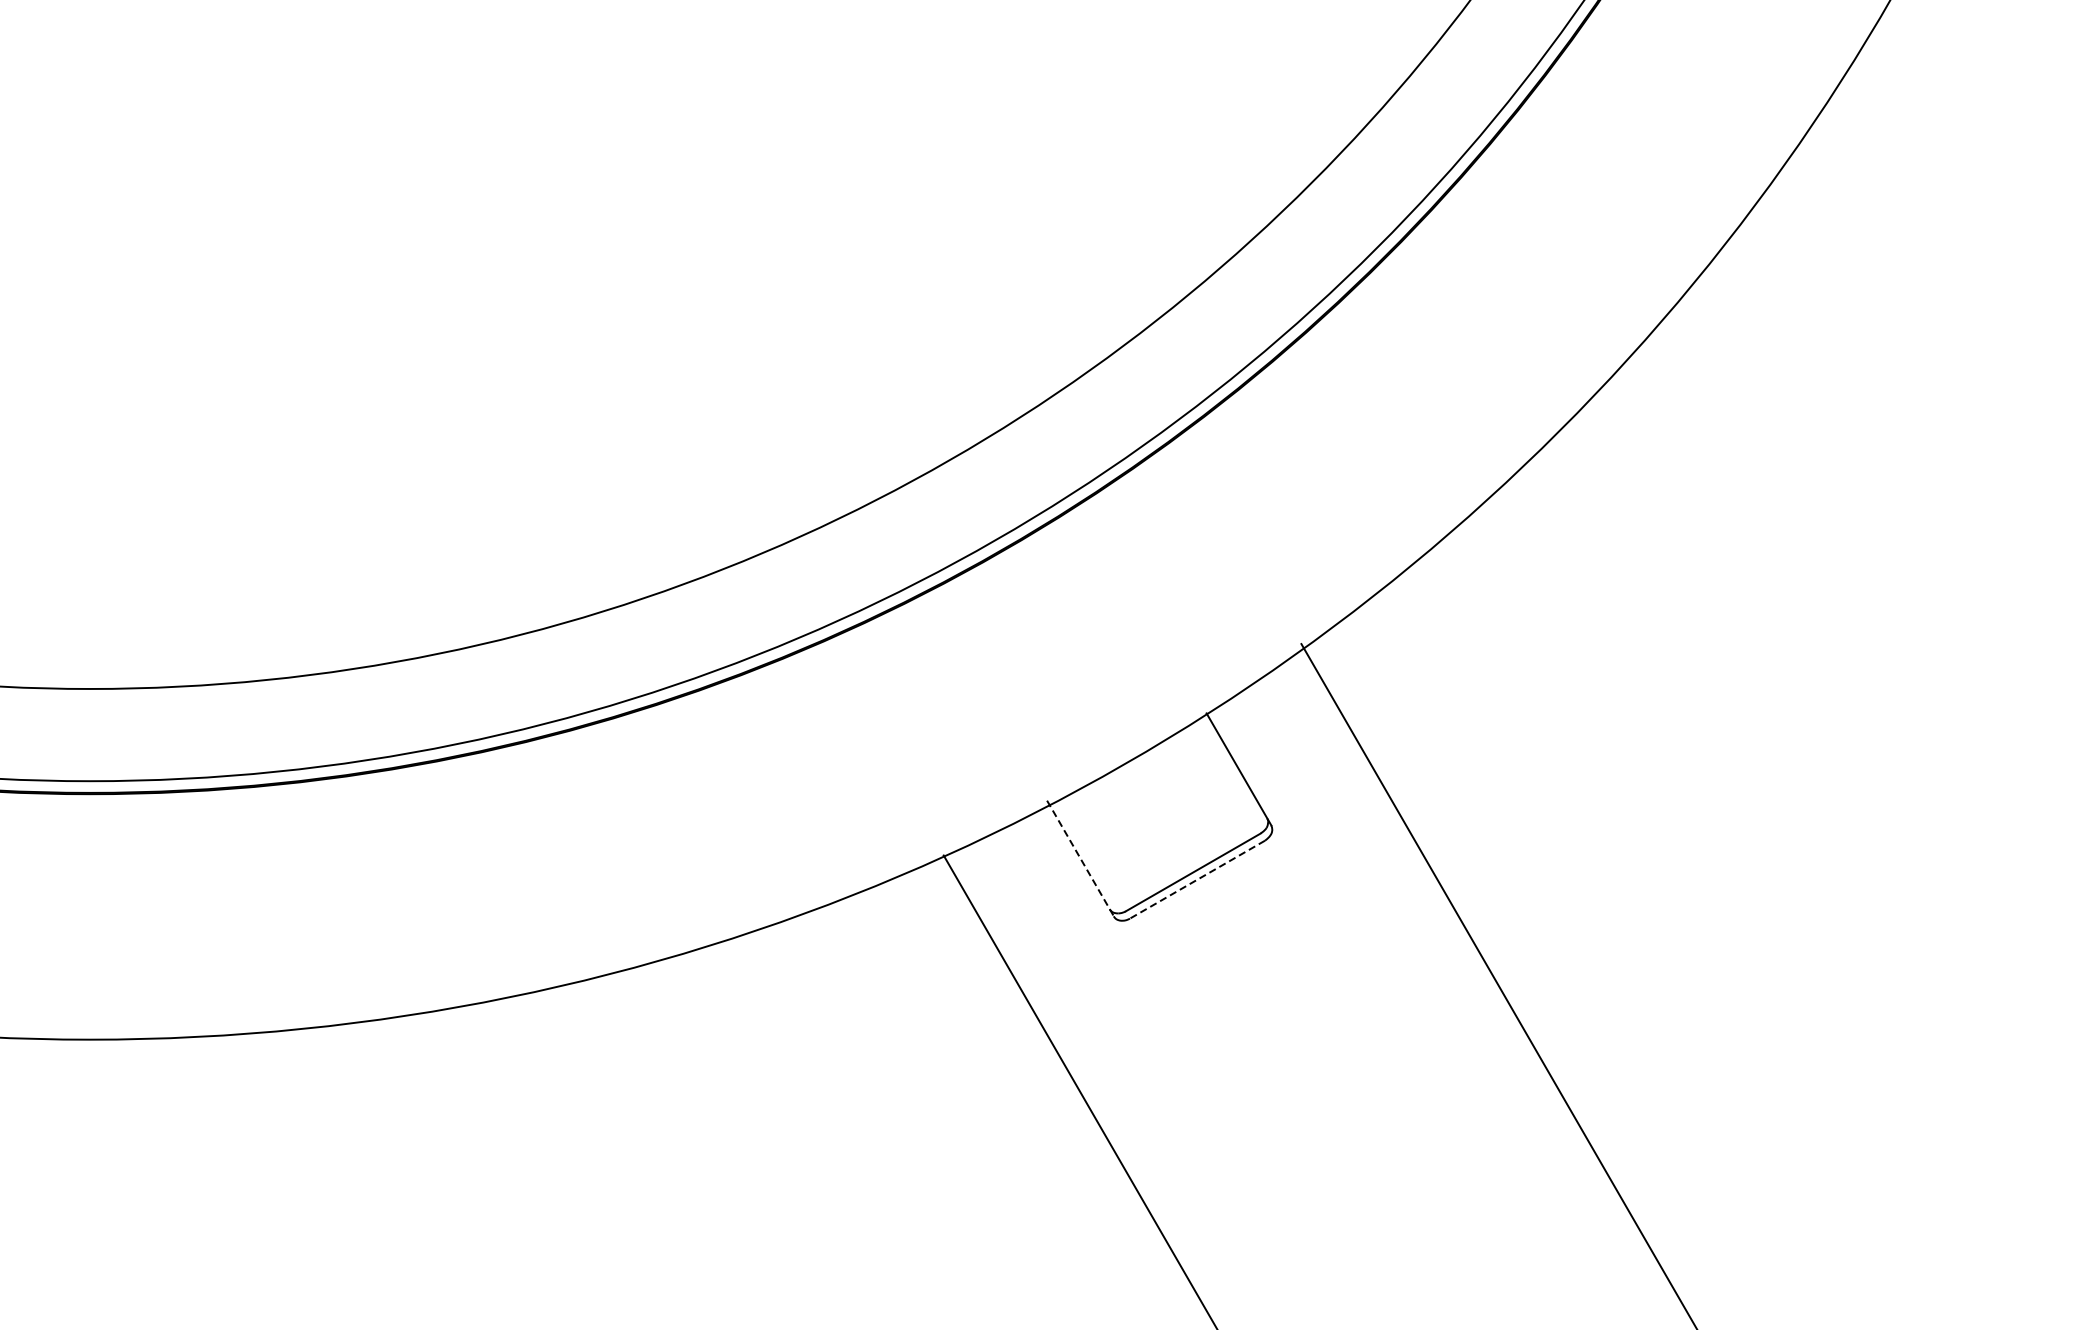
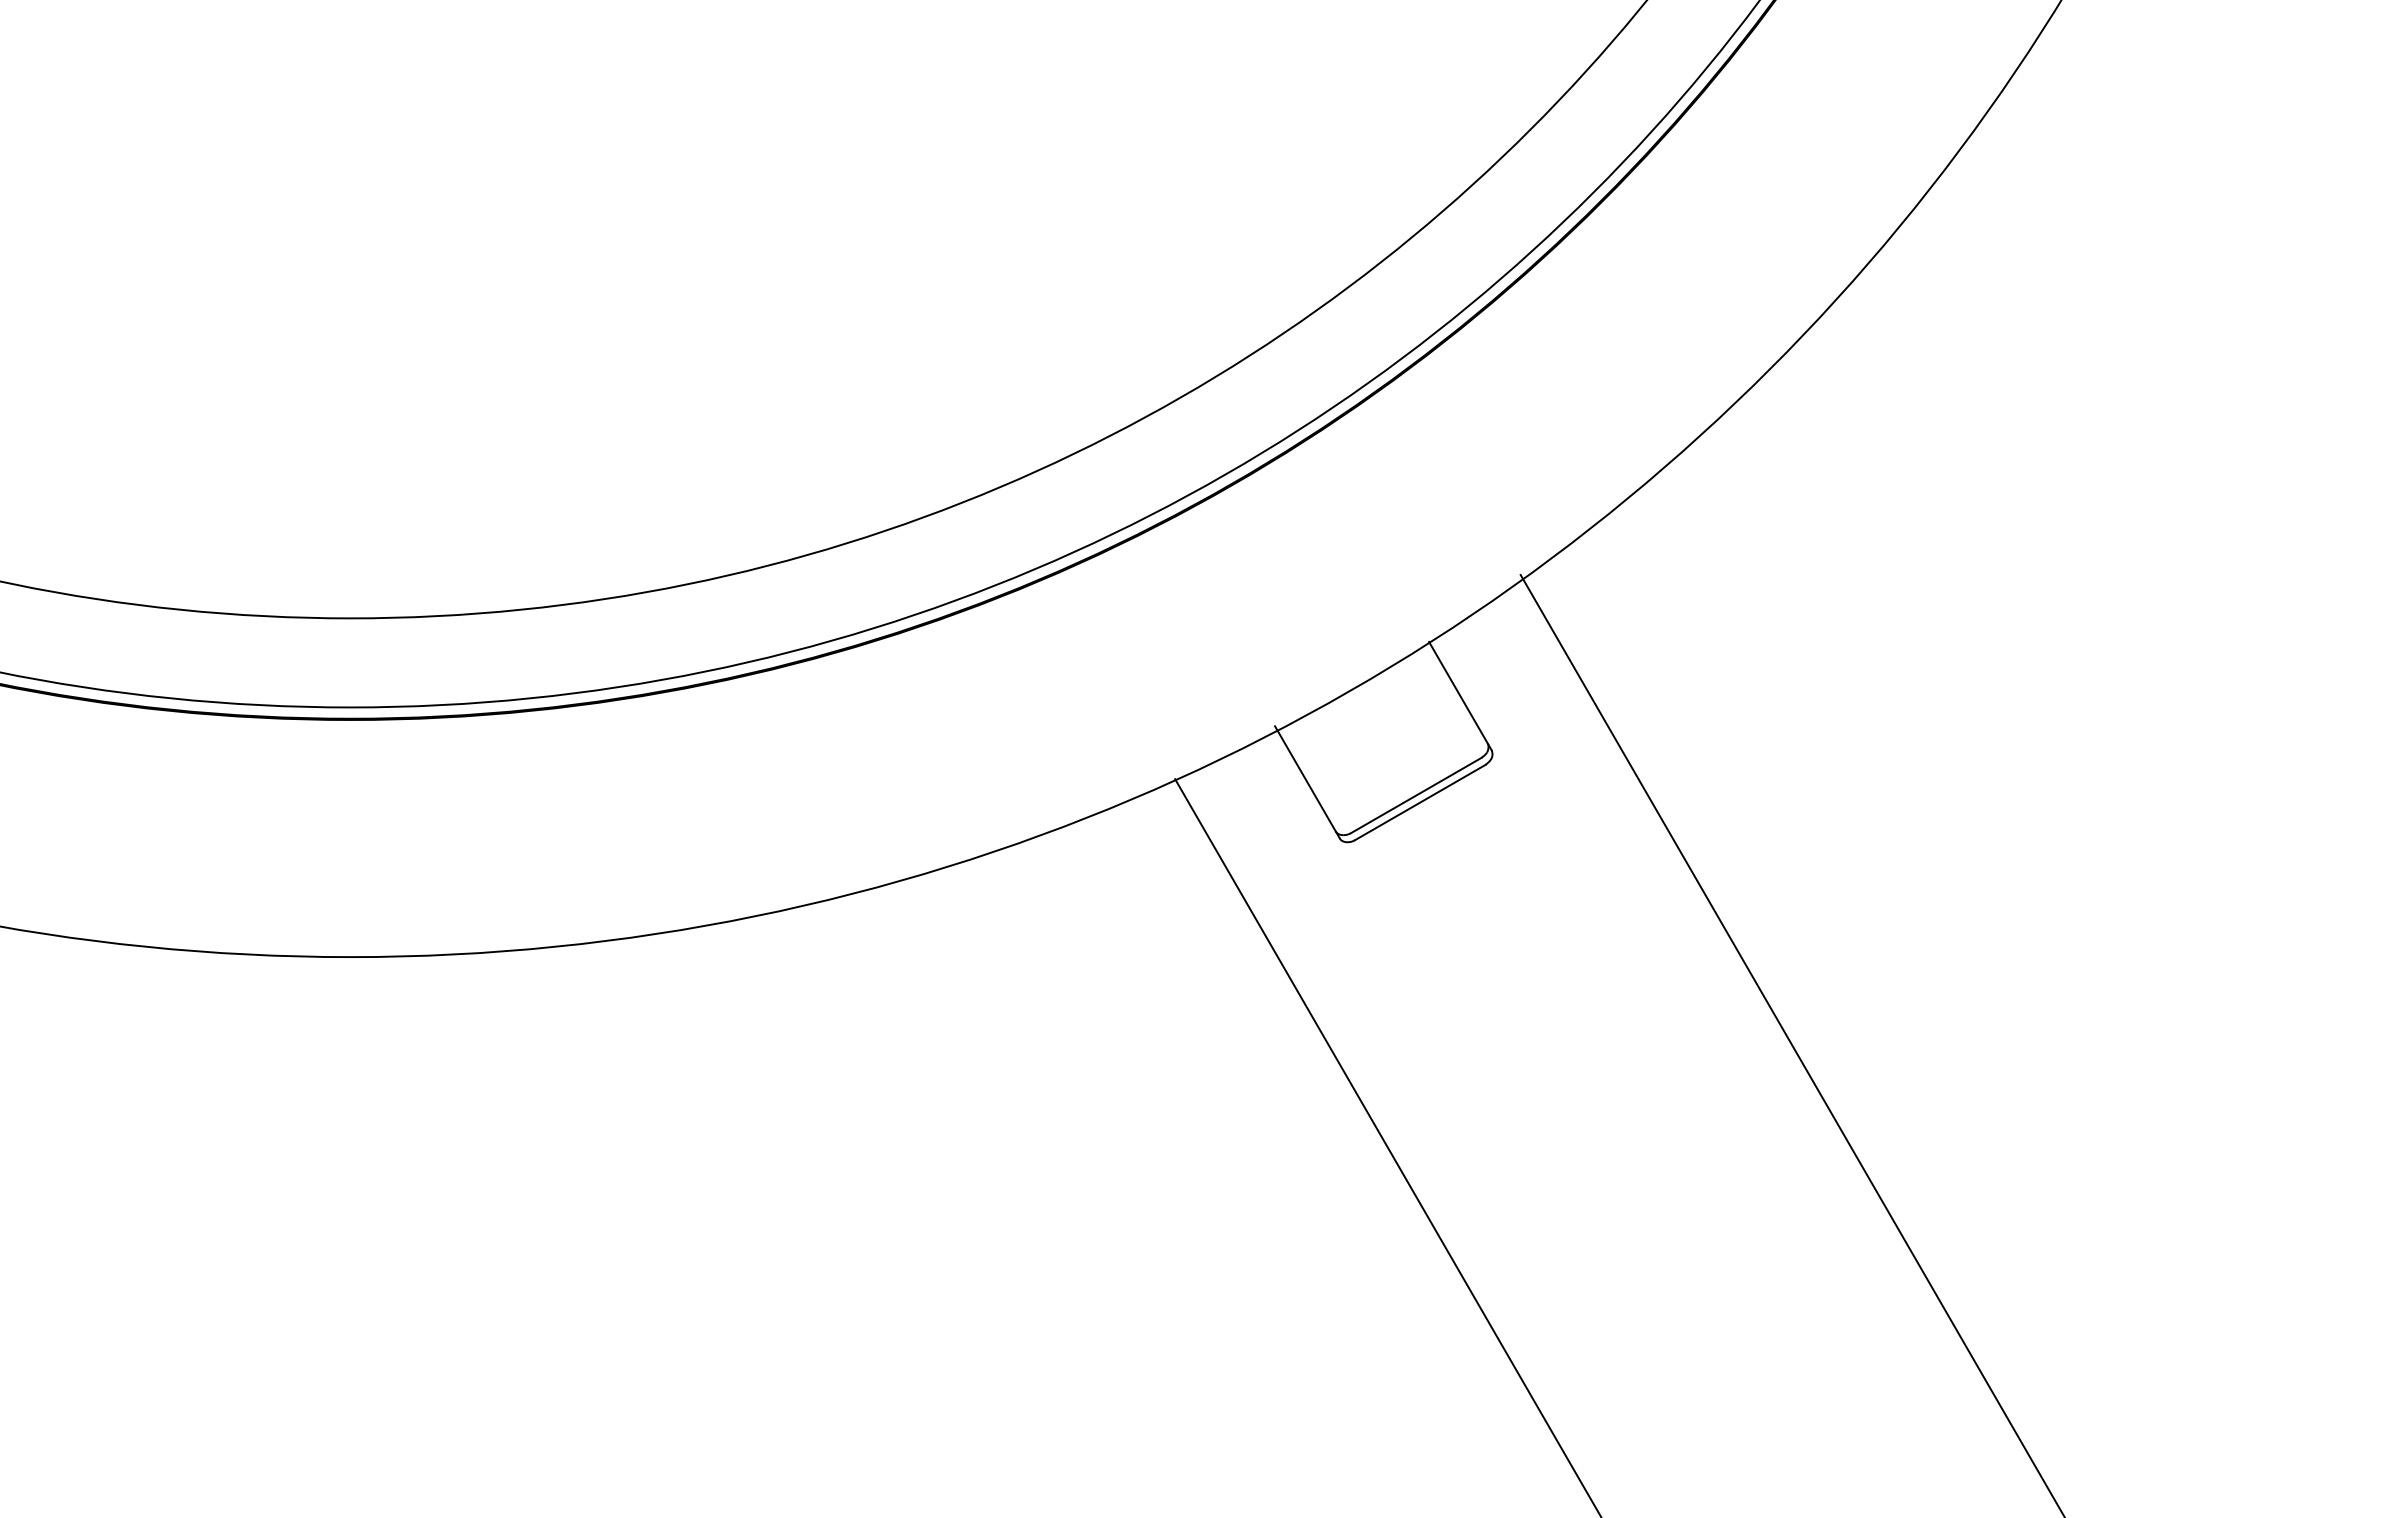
line: (1080, 858) -> (1307, 782), dashed -> solid
line: (1196, 879) -> (1419, 802), dashed -> solid

